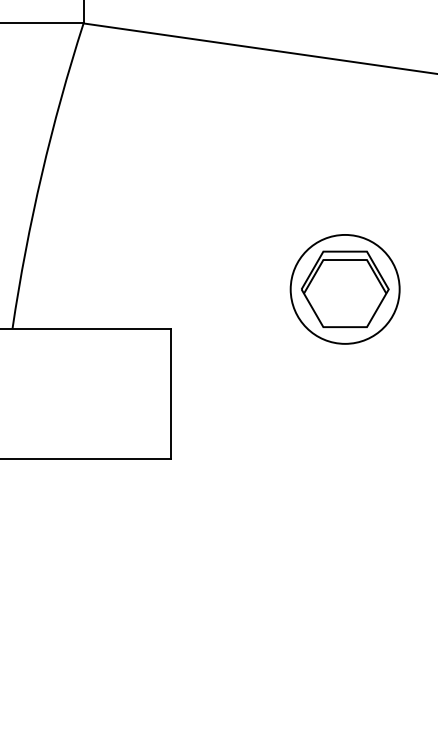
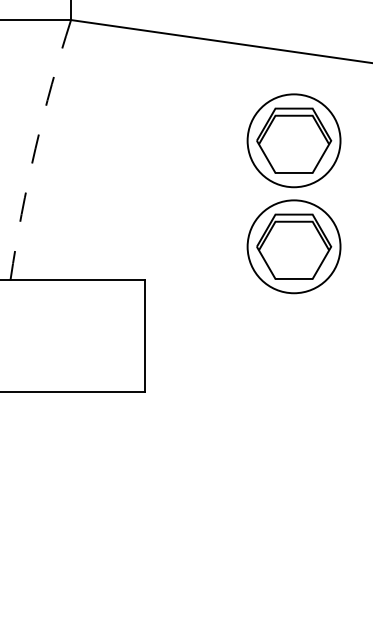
part: (344, 164) -> (293, 140), added
arc: (41, 174) -> (35, 148), solid -> dashed

